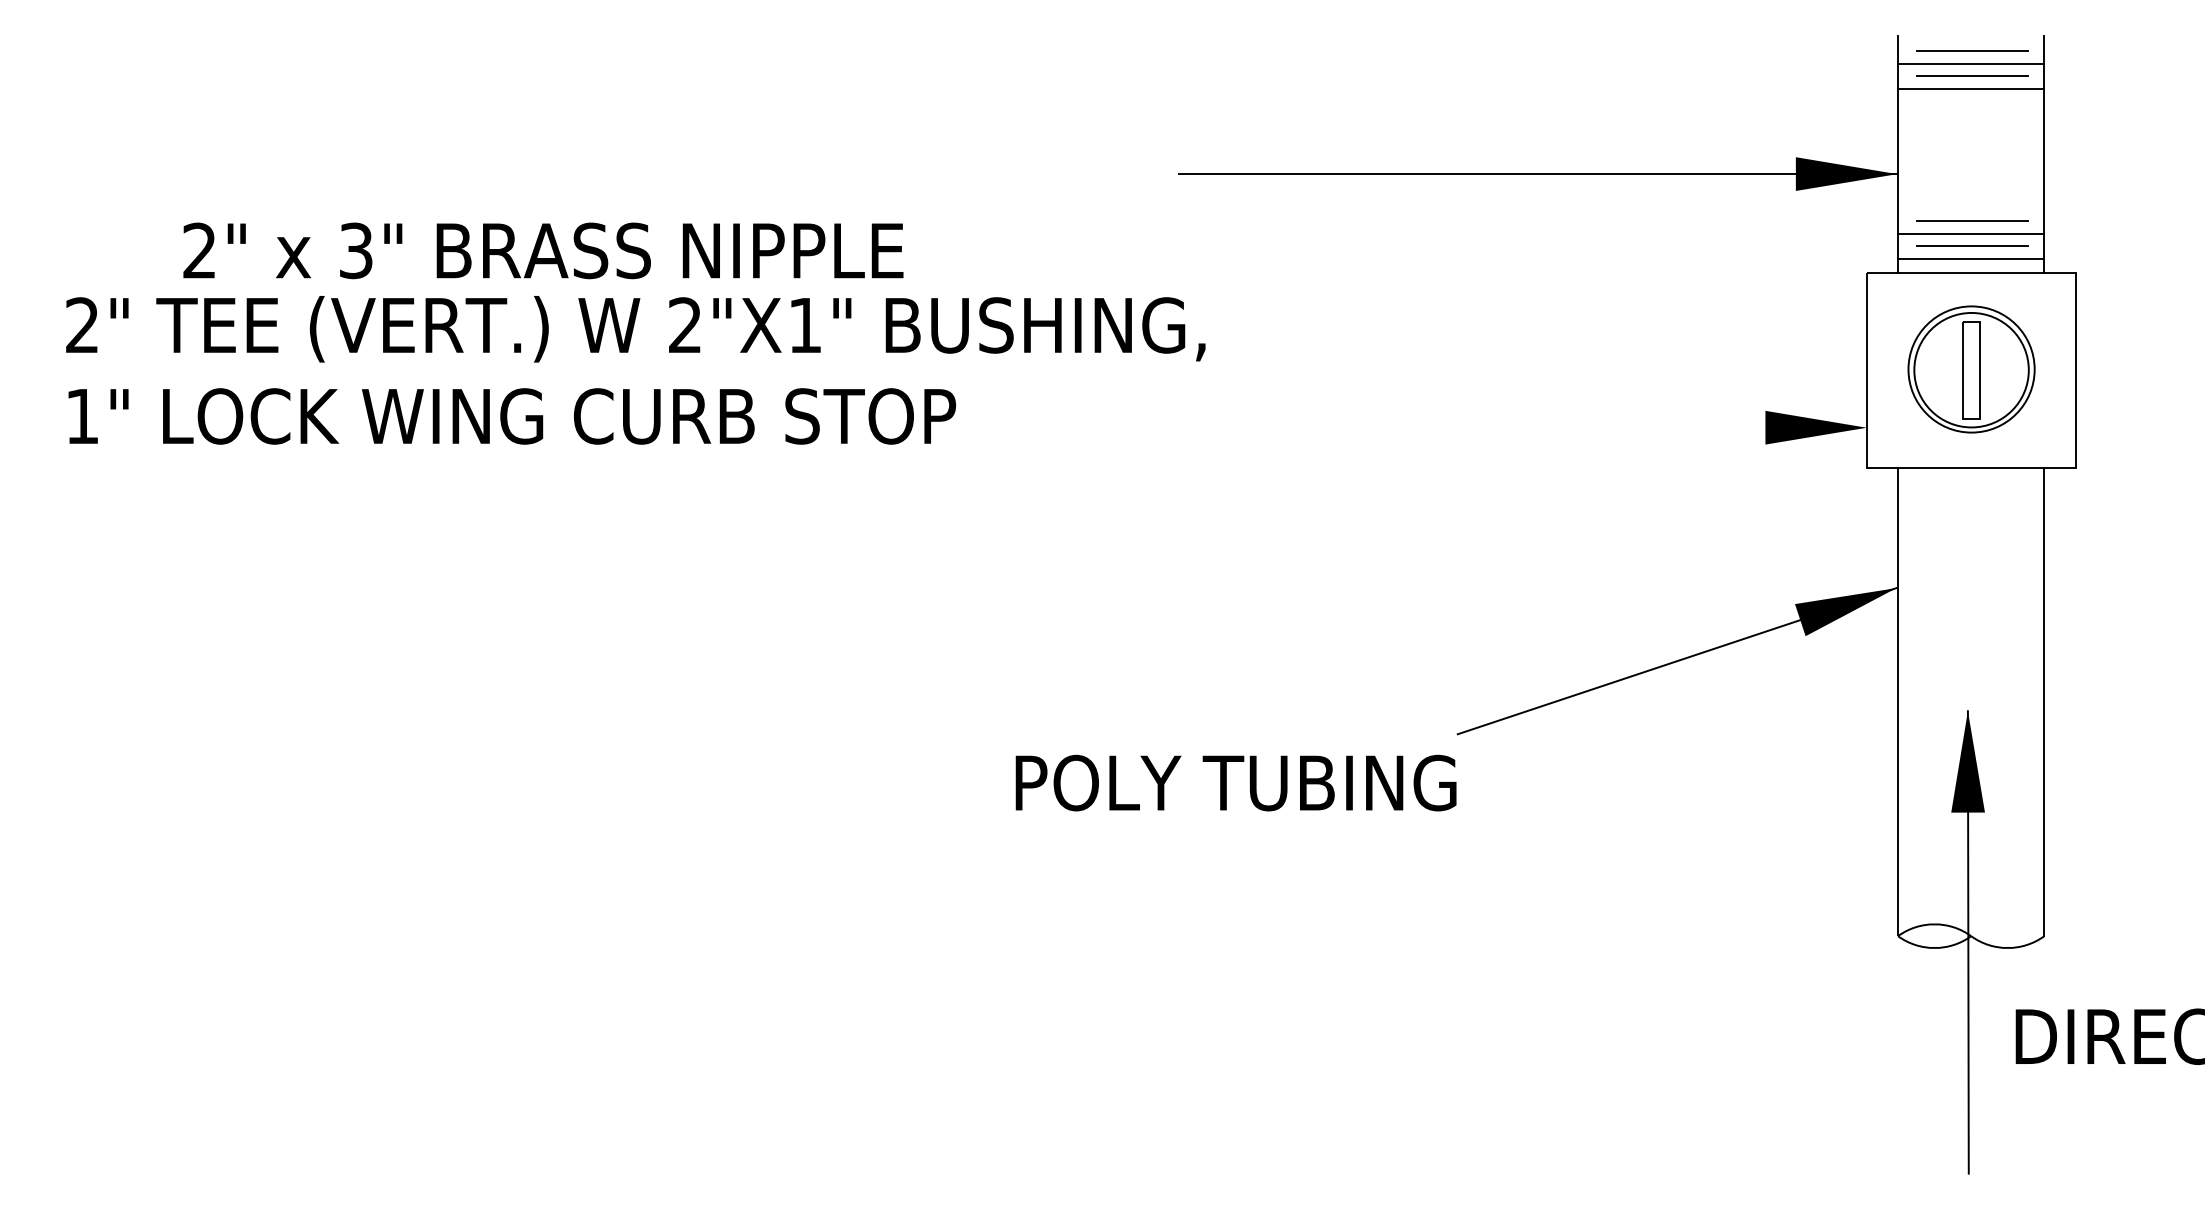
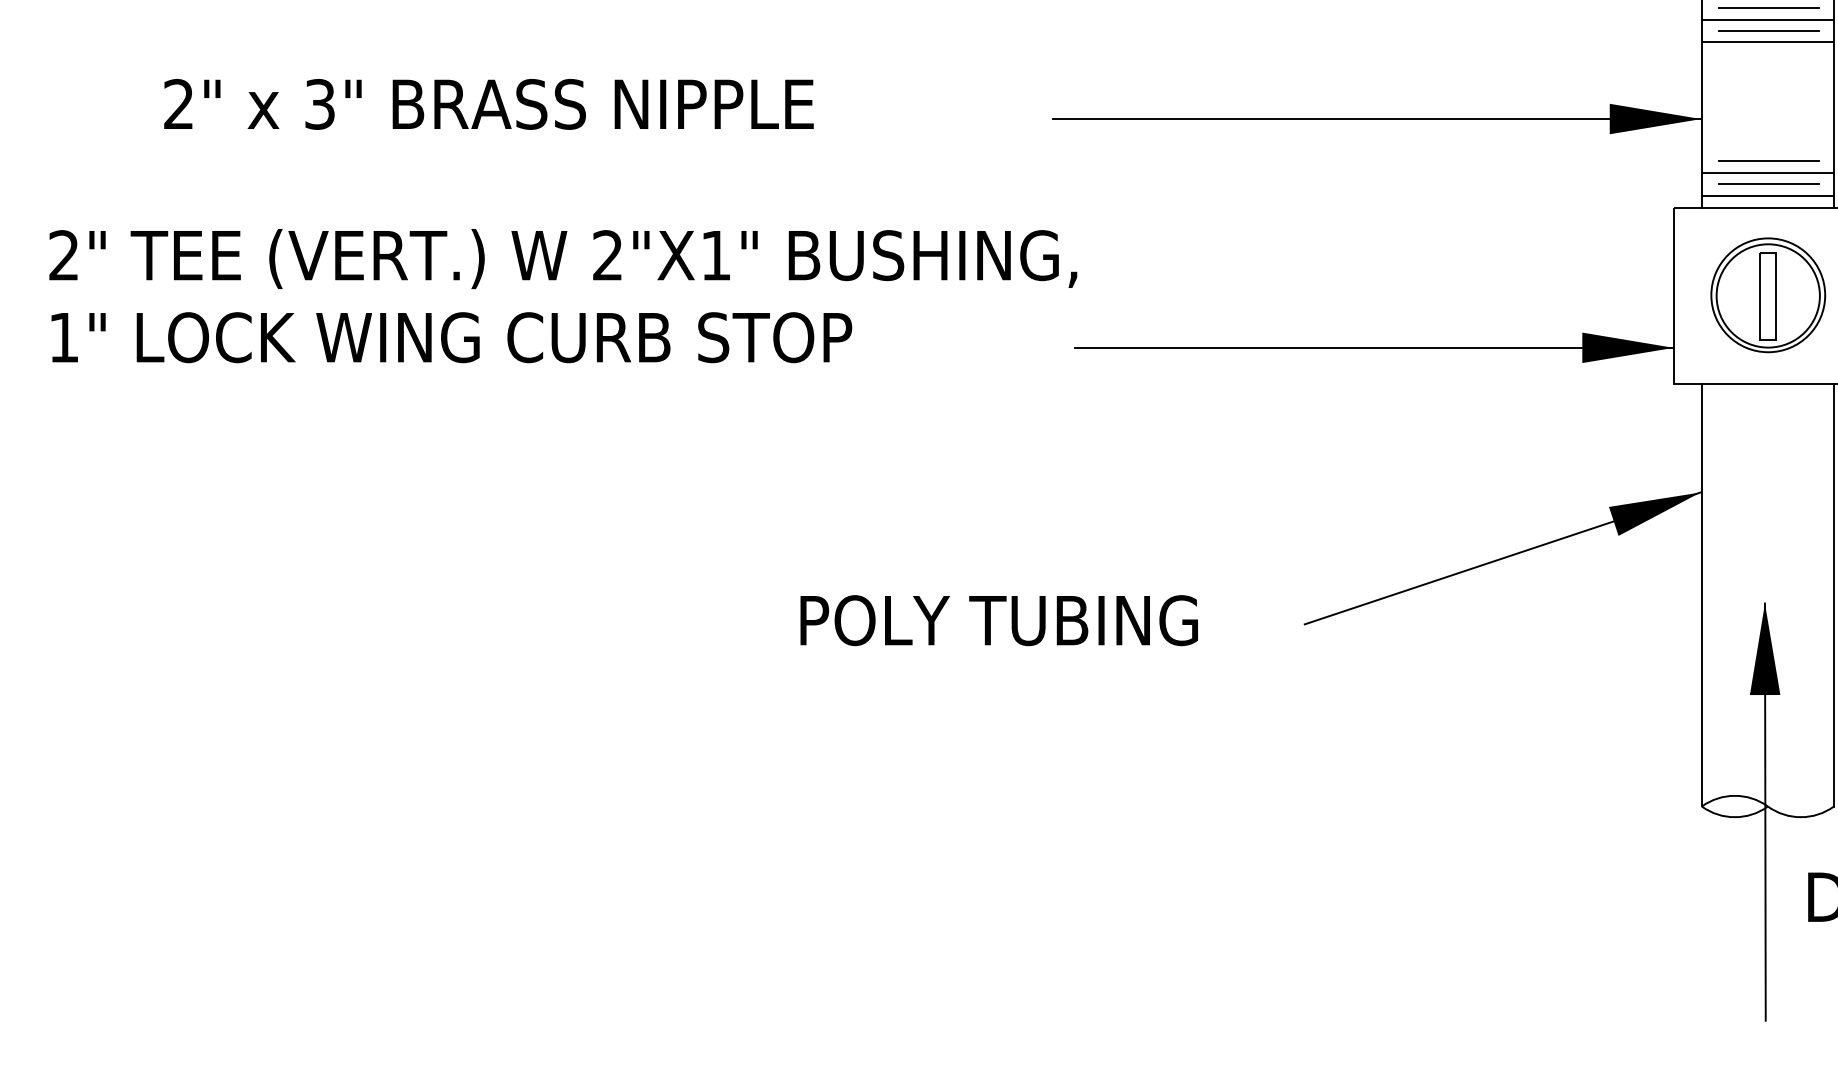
text: (543, 250) -> (489, 104), moved
line: (1534, 427) -> (1373, 347), added
text: (1235, 782) -> (998, 620), moved

